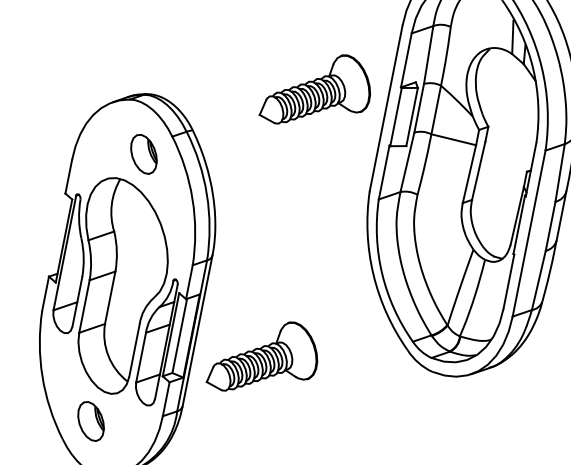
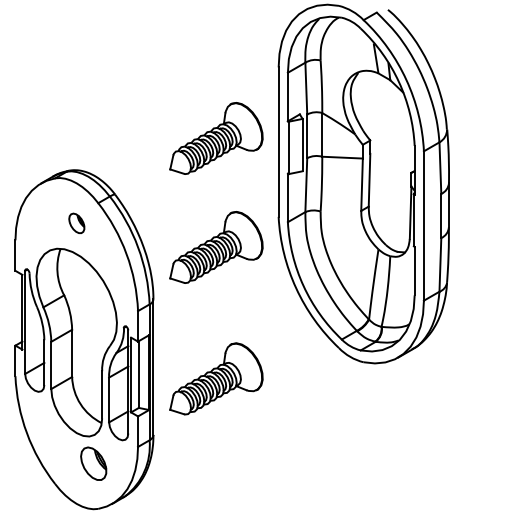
part: (143, 154) -> (76, 223), size x0.6
part: (293, 211) -> (216, 247), added
part: (90, 421) -> (93, 463), moved

